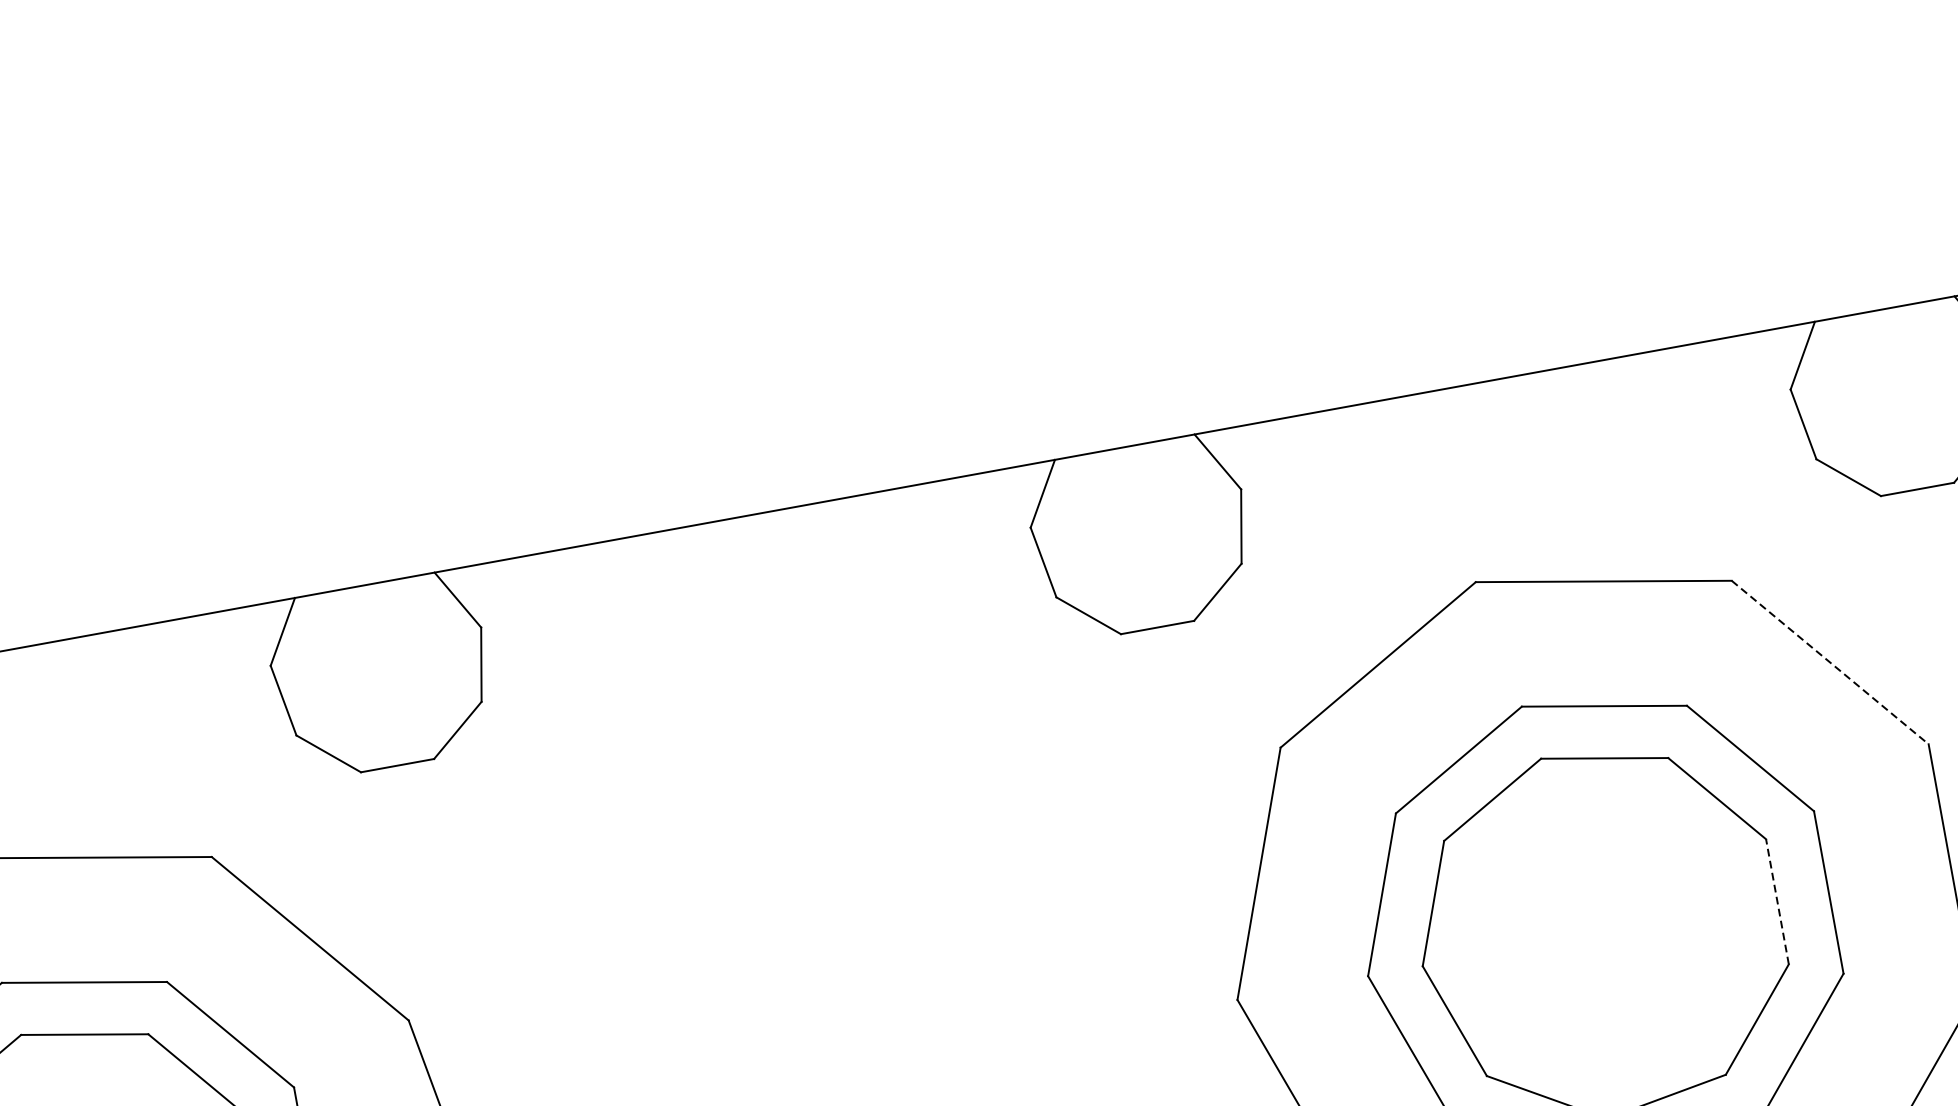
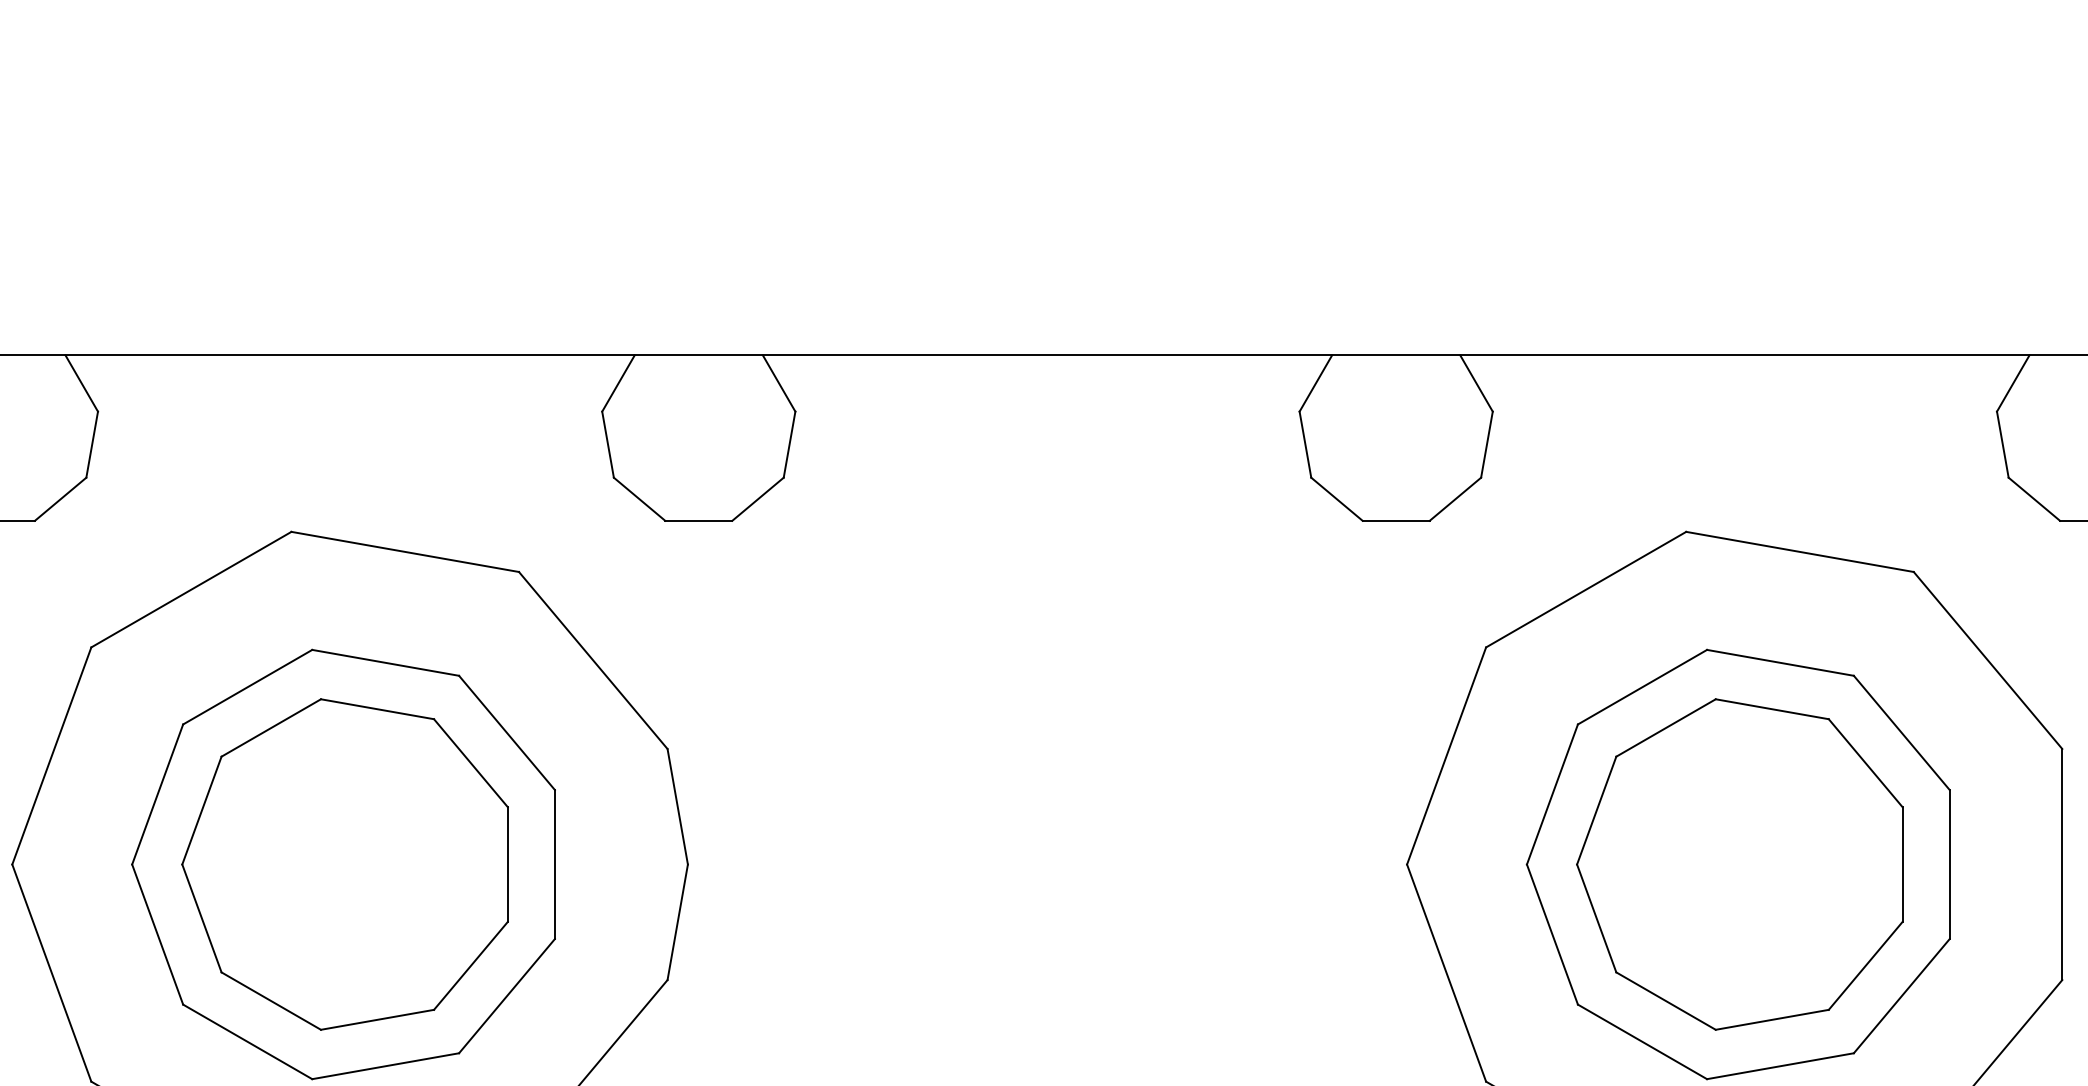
line: (1830, 662) -> (1988, 660), dashed -> solid
line: (1777, 901) -> (1902, 864), dashed -> solid

